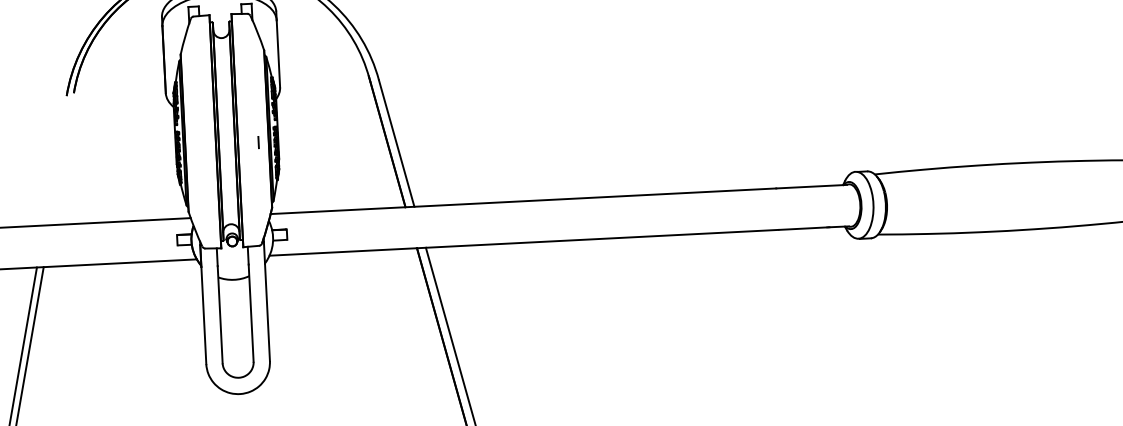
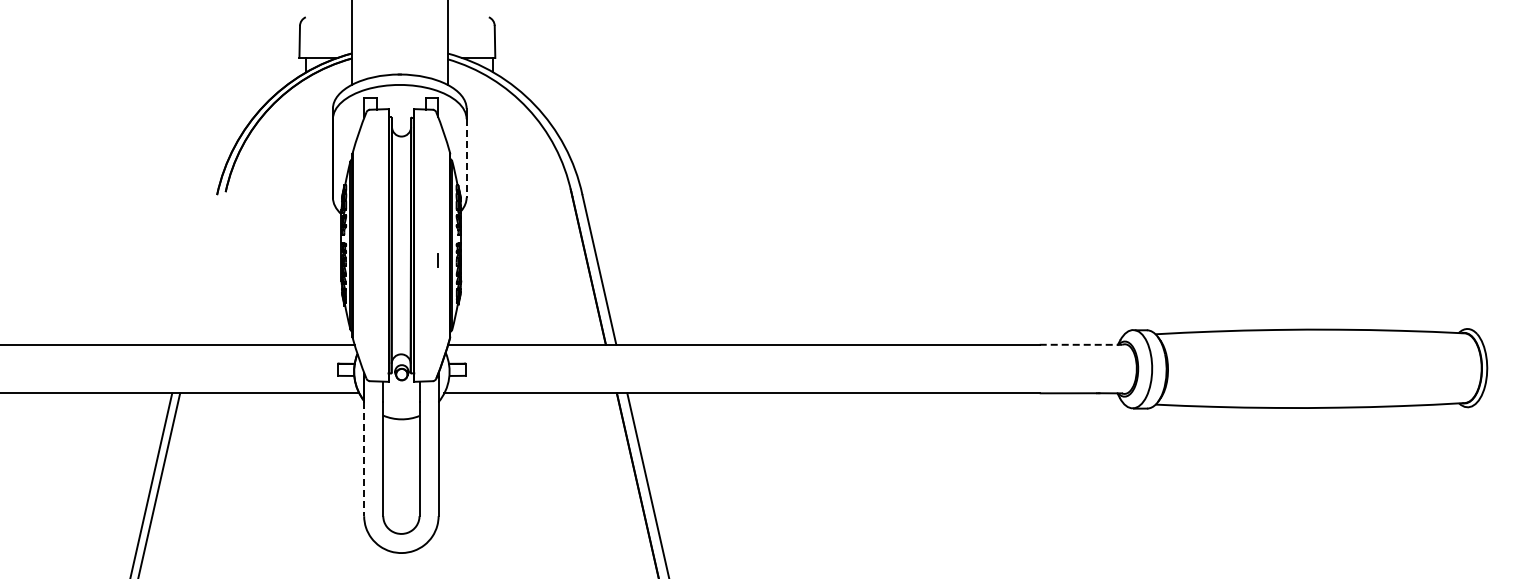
line: (278, 54) -> (466, 158), solid -> dashed
line: (811, 186) -> (1081, 344), solid -> dashed
line: (204, 315) -> (364, 459), solid -> dashed

